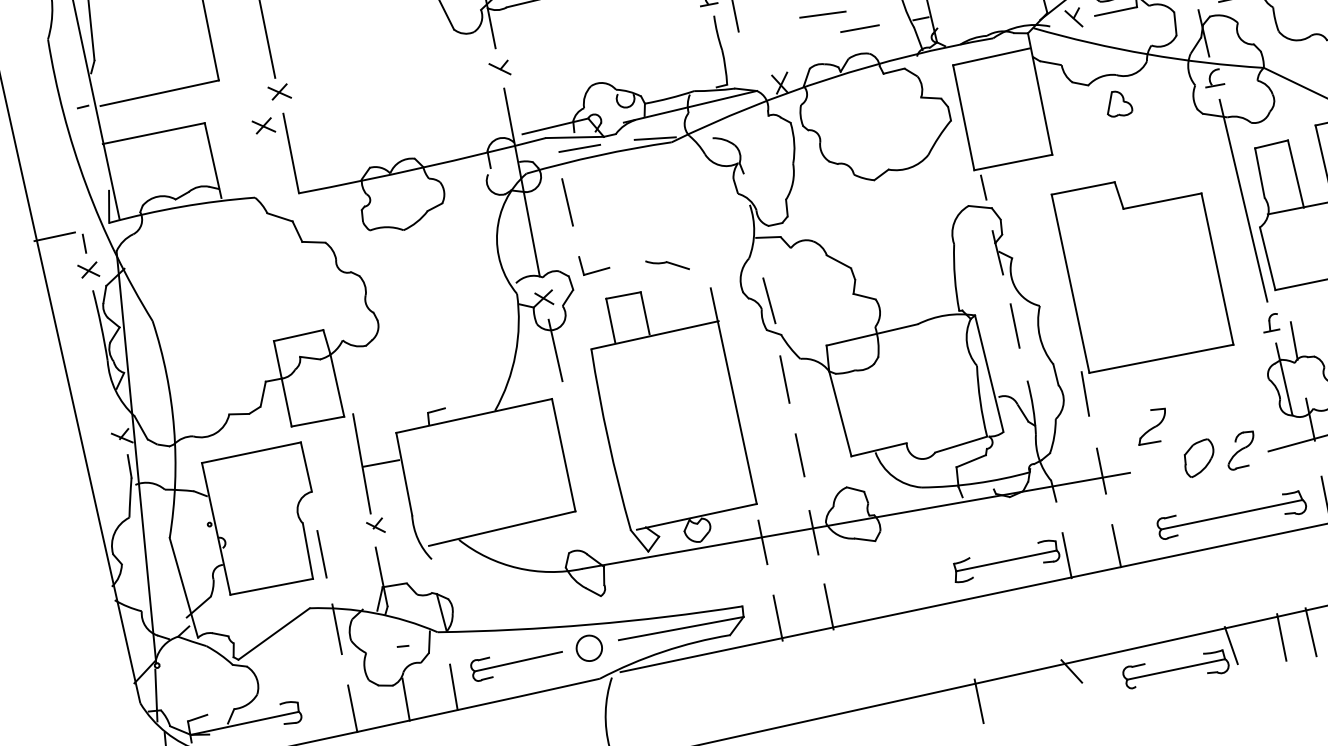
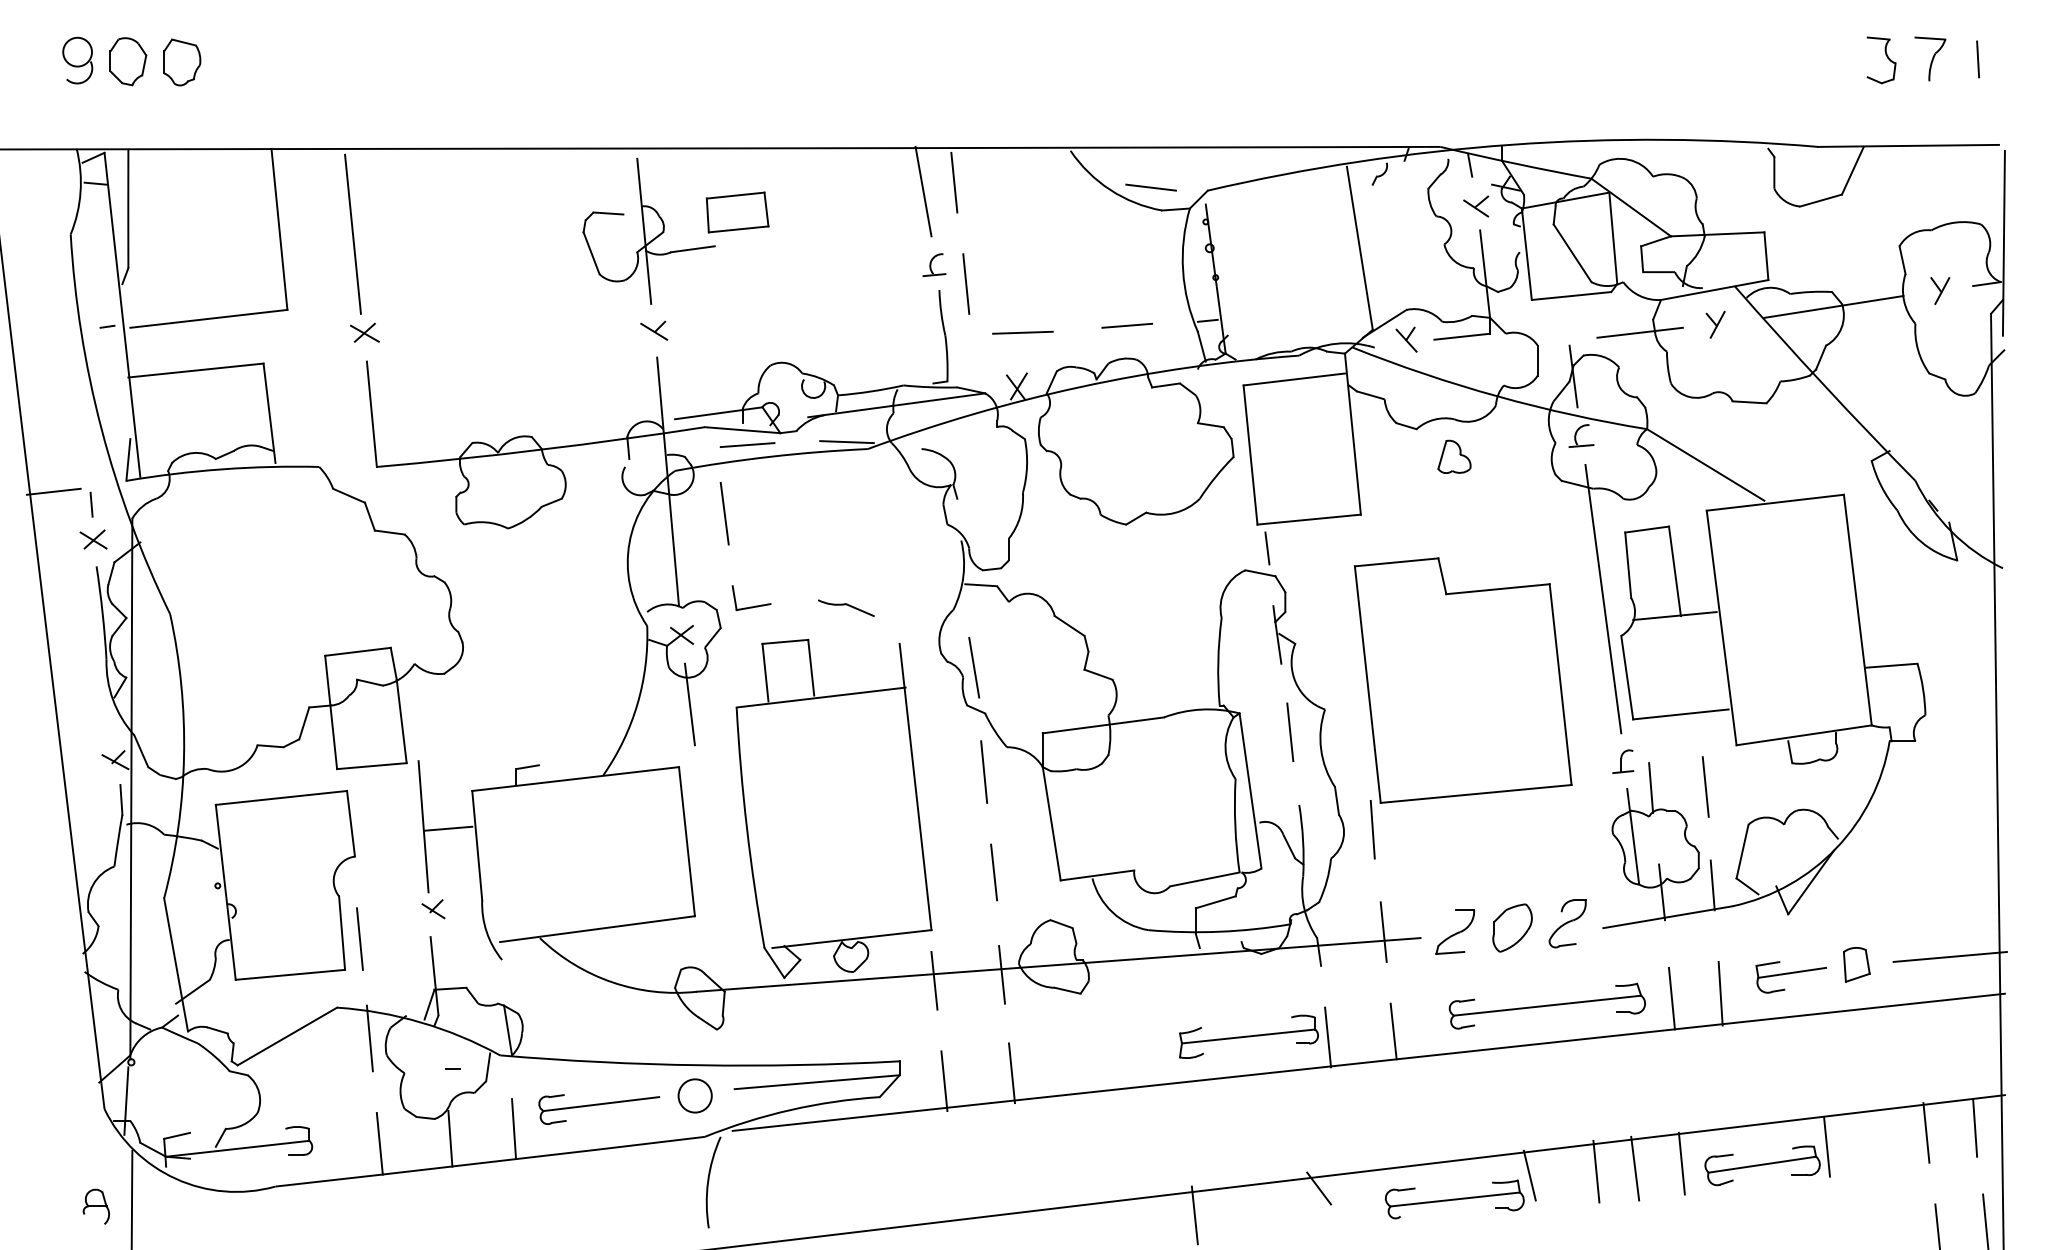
line: (822, 14) -> (1022, 332), moved
part: (263, 125) -> (339, 374), removed
part: (1152, 426) -> (1455, 931), moved

